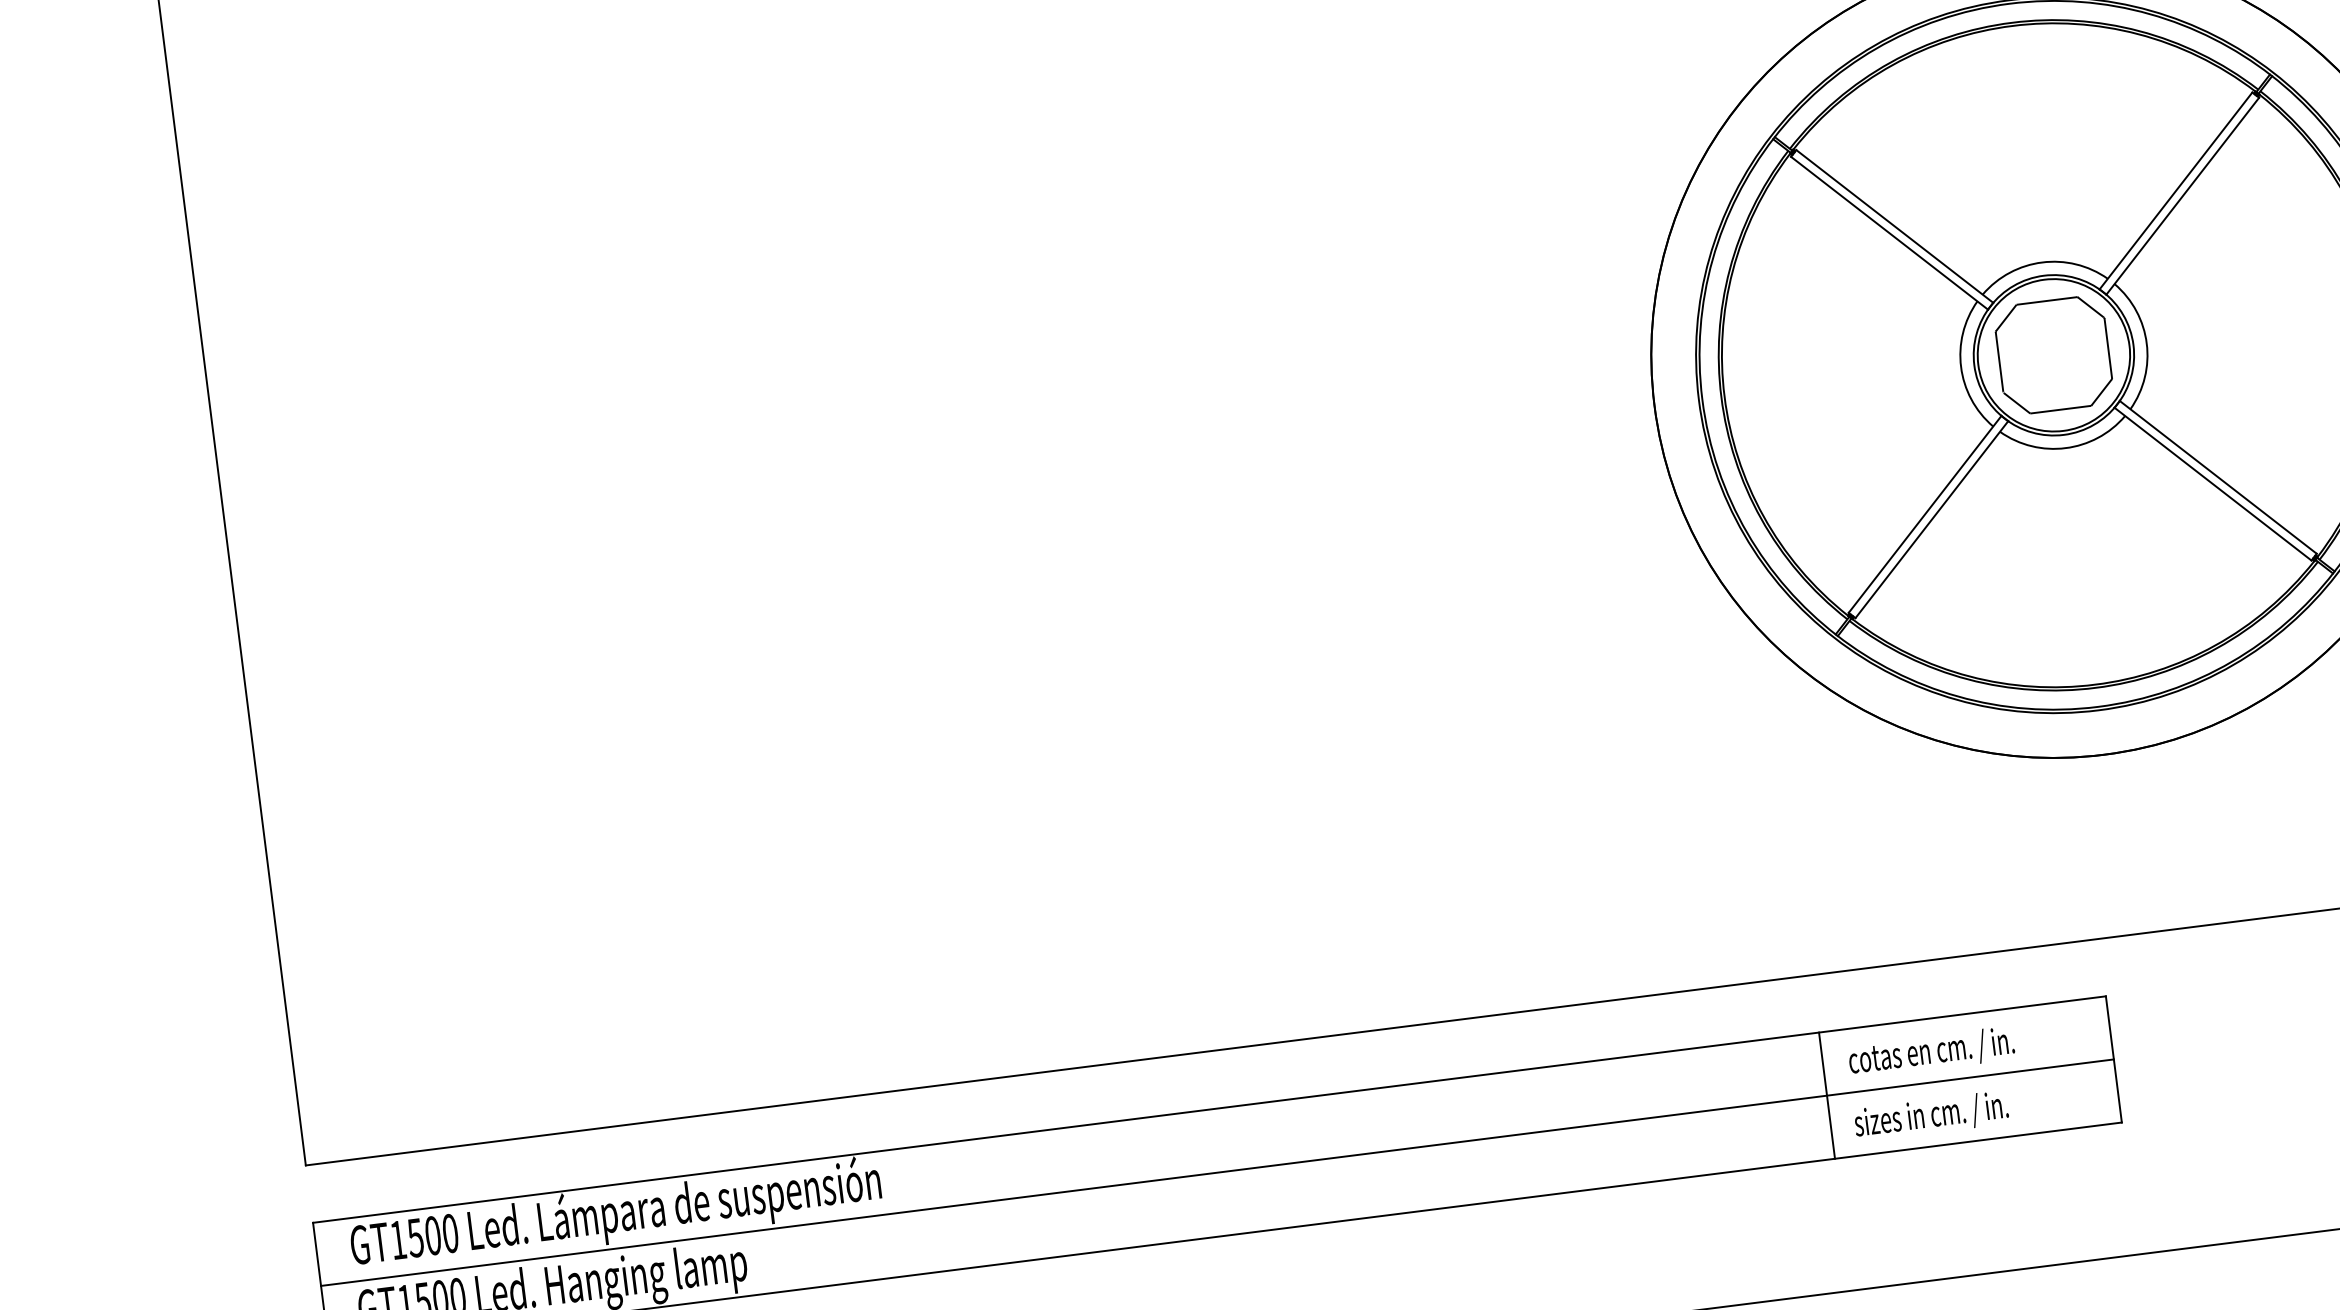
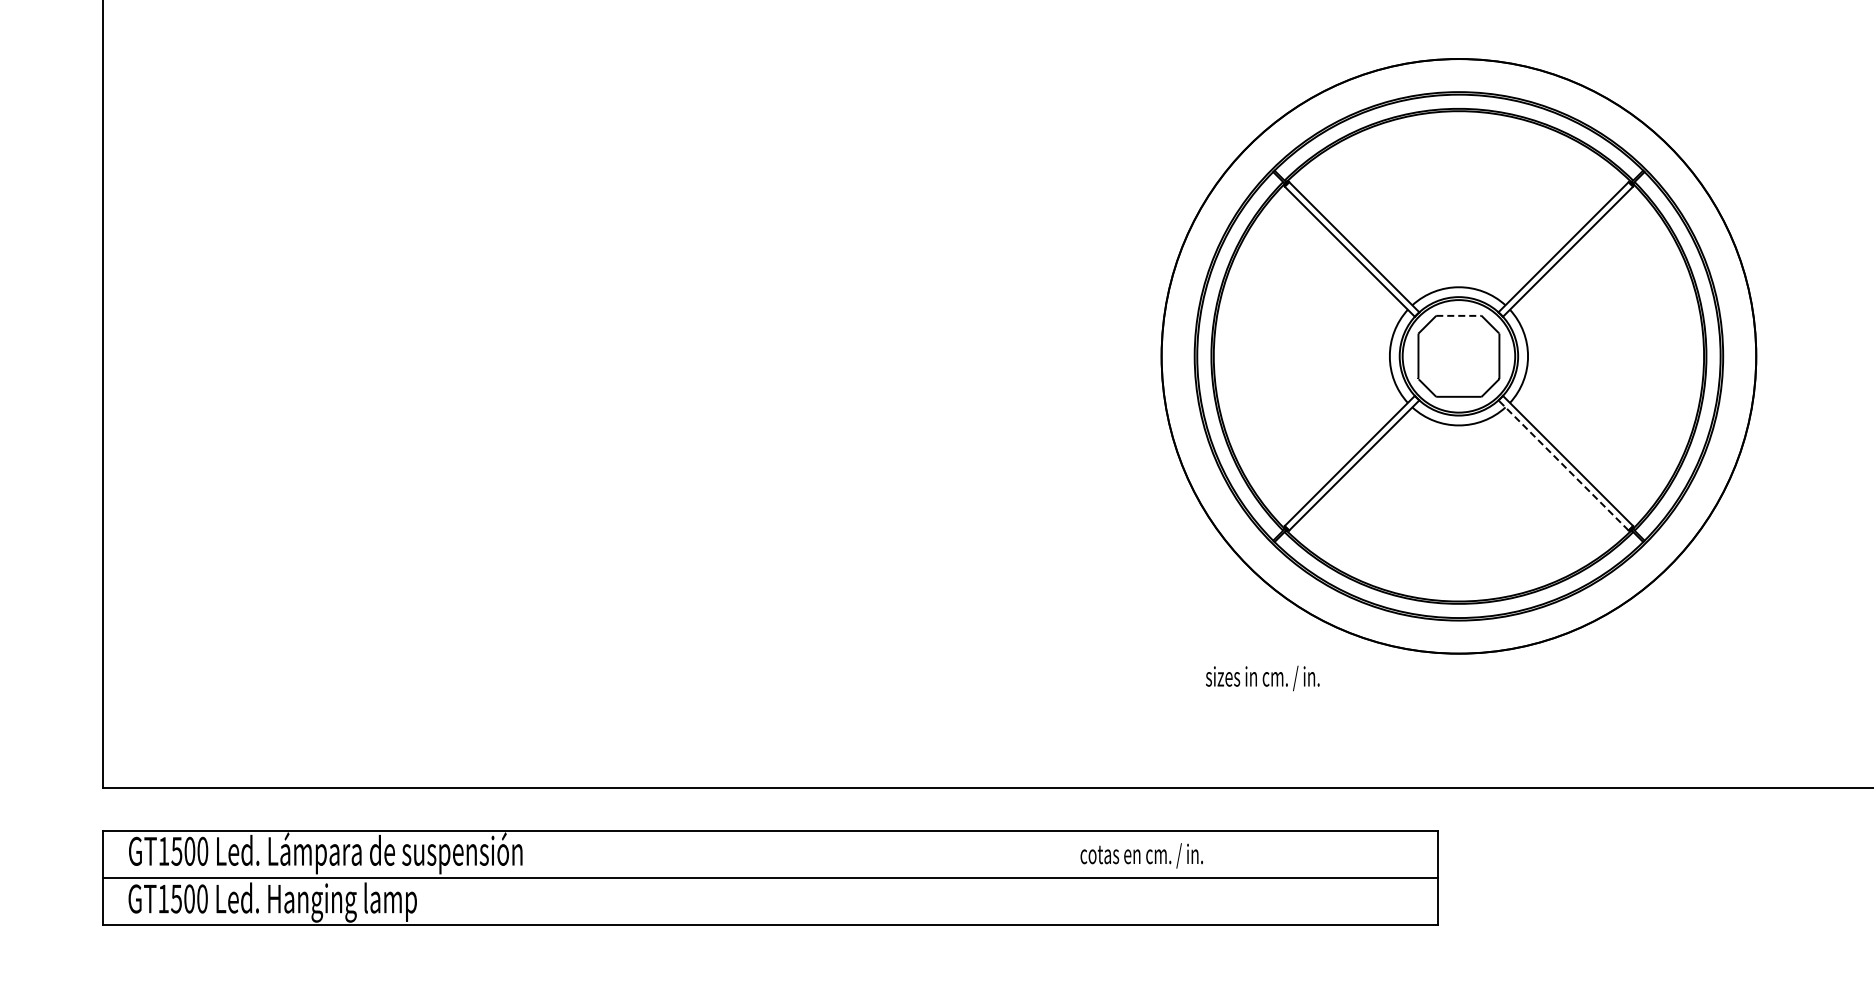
line: (2046, 300) -> (1458, 315), solid -> dashed
line: (2212, 484) -> (1563, 465), solid -> dashed
text: (1931, 1052) -> (1141, 855), moved
line: (1827, 1095) -> (1224, 877), removed
text: (1931, 1116) -> (1262, 678), moved

